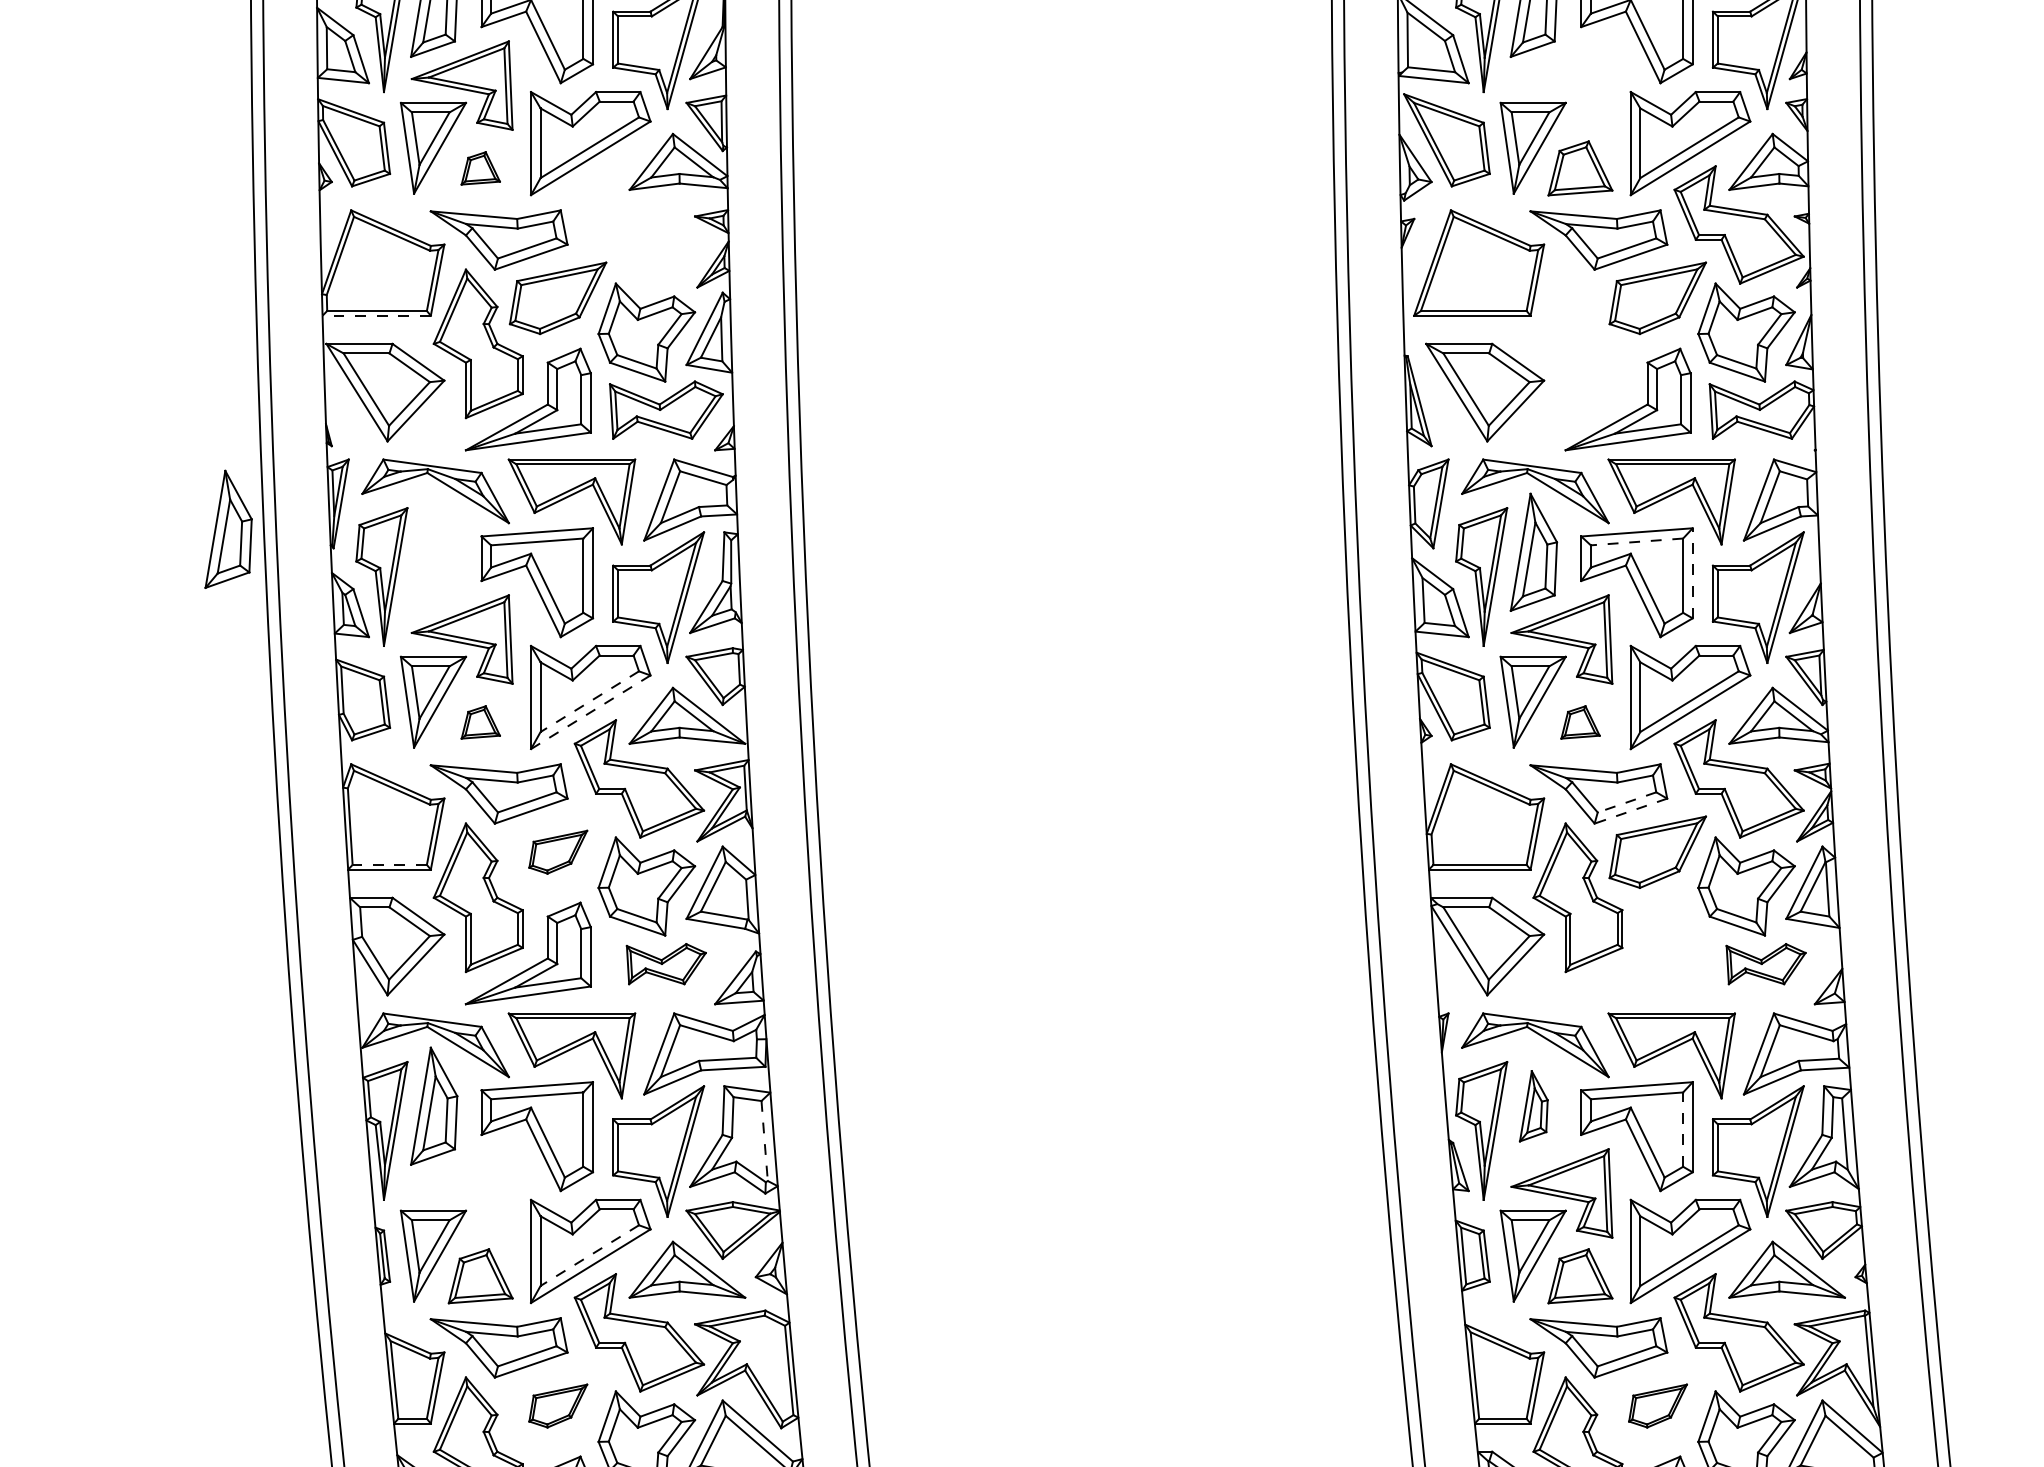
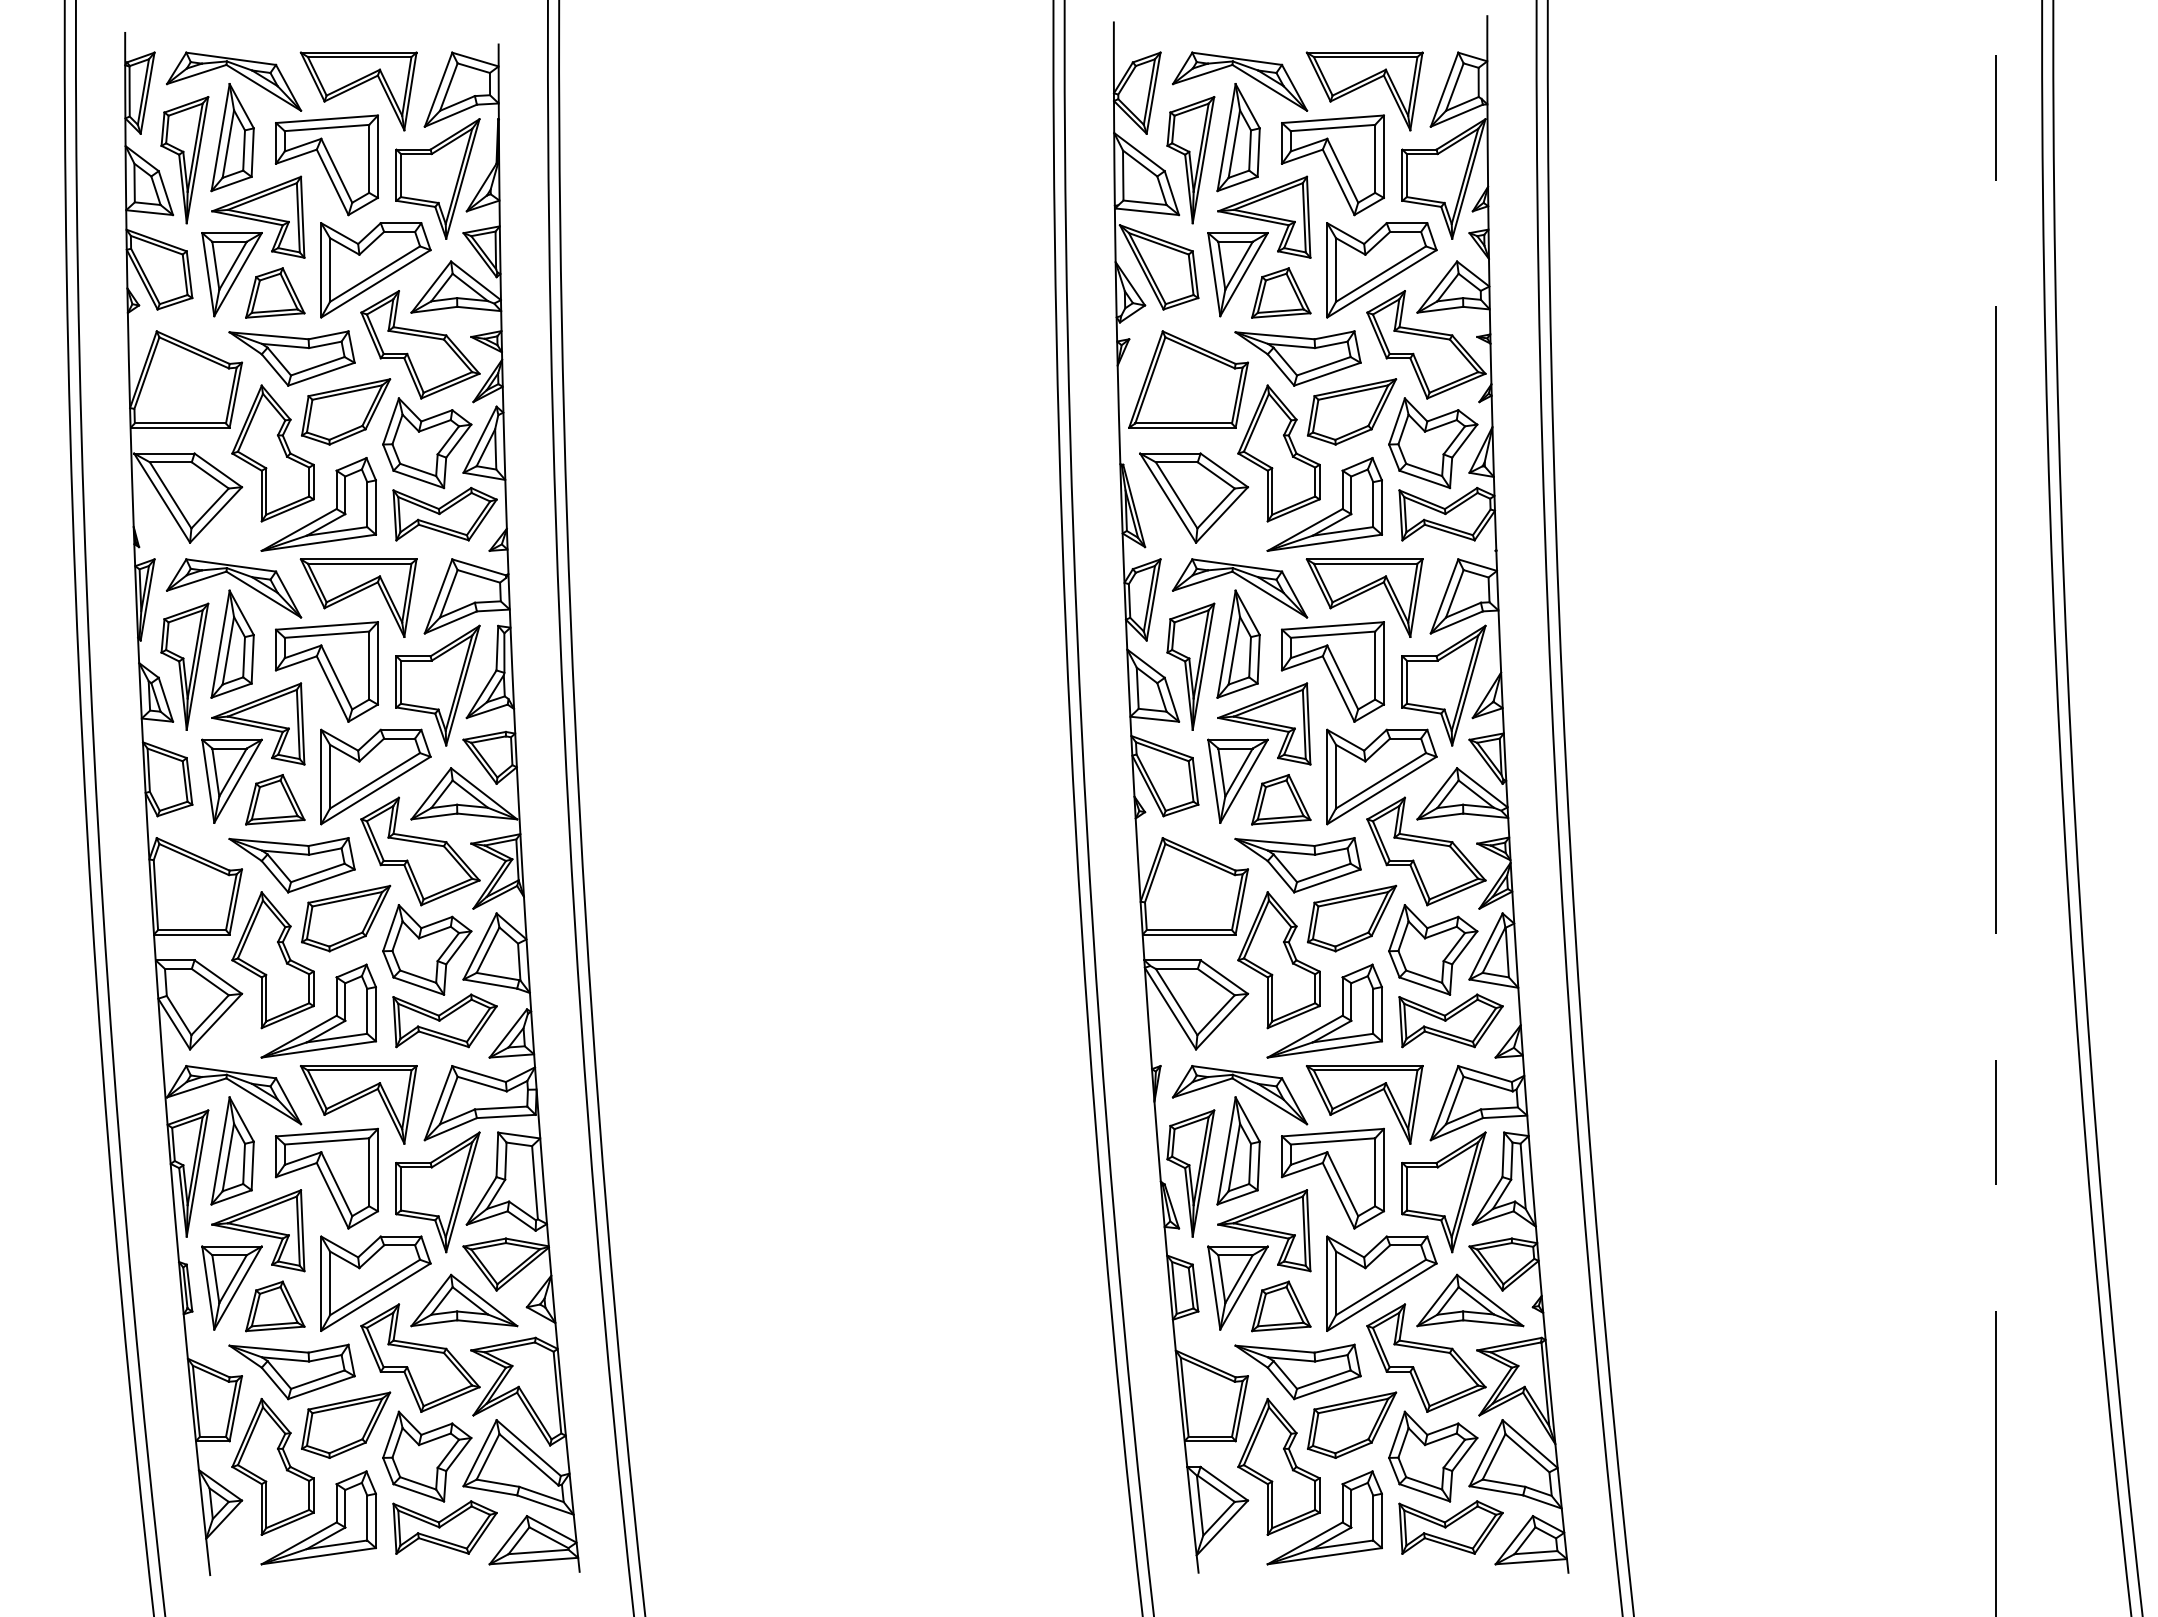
part: (1562, 84) -> (1264, 216), added
part: (480, 167) -> (275, 292), size x1.67
part: (639, 224) -> (420, 344), added
line: (377, 315) -> (180, 427), dashed -> solid
part: (1577, 343) -> (1278, 453), added
part: (228, 528) -> (232, 643), moved
line: (1636, 541) -> (1332, 634), dashed -> solid
line: (1692, 572) -> (1383, 662), dashed -> solid
line: (590, 701) -> (375, 780), dashed -> solid
line: (590, 712) -> (375, 790), dashed -> solid
part: (480, 722) -> (275, 799), size x1.67
part: (1580, 722) -> (1281, 799), size x1.67
line: (1626, 802) -> (1323, 873), dashed -> solid
line: (1629, 811) -> (1326, 881), dashed -> solid
part: (558, 852) -> (346, 918), size x1.67
line: (390, 865) -> (192, 930), dashed -> solid
part: (665, 963) -> (444, 1020), size x1.43
part: (1635, 963) -> (1331, 1020), added
part: (1765, 963) -> (1450, 1020), size x1.43
part: (1533, 1105) -> (1238, 1150), size x1.67
line: (1683, 1128) -> (1375, 1171), dashed -> solid
arc: (764, 1140) -> (534, 1182), dashed -> solid
part: (462, 1193) -> (258, 1230), added
line: (590, 1255) -> (375, 1287), dashed -> solid
part: (558, 1405) -> (346, 1424), size x1.67
part: (1658, 1405) -> (1352, 1424), size x1.67

